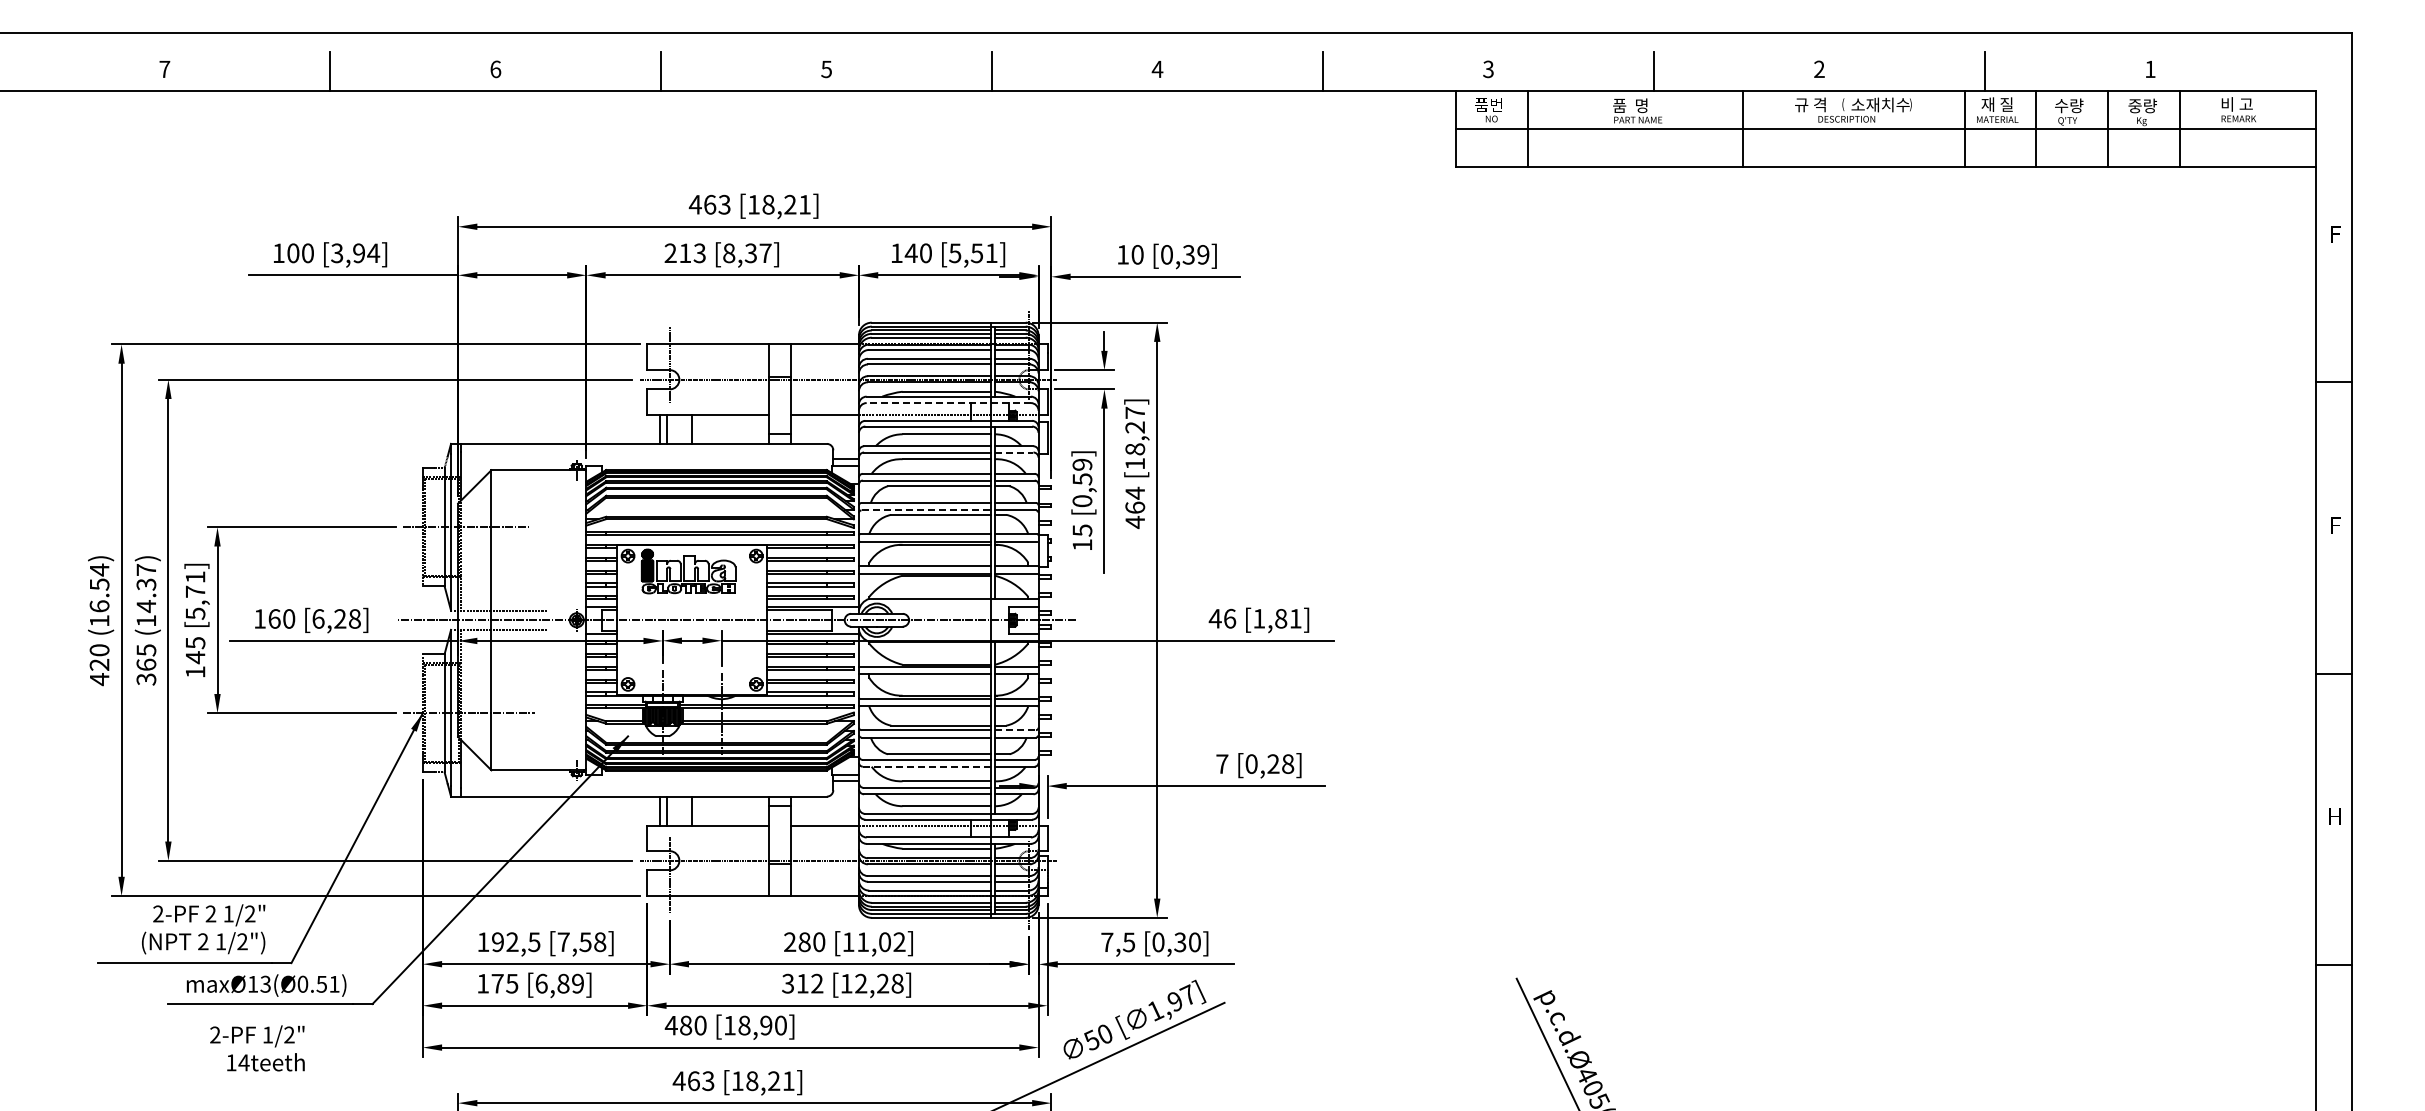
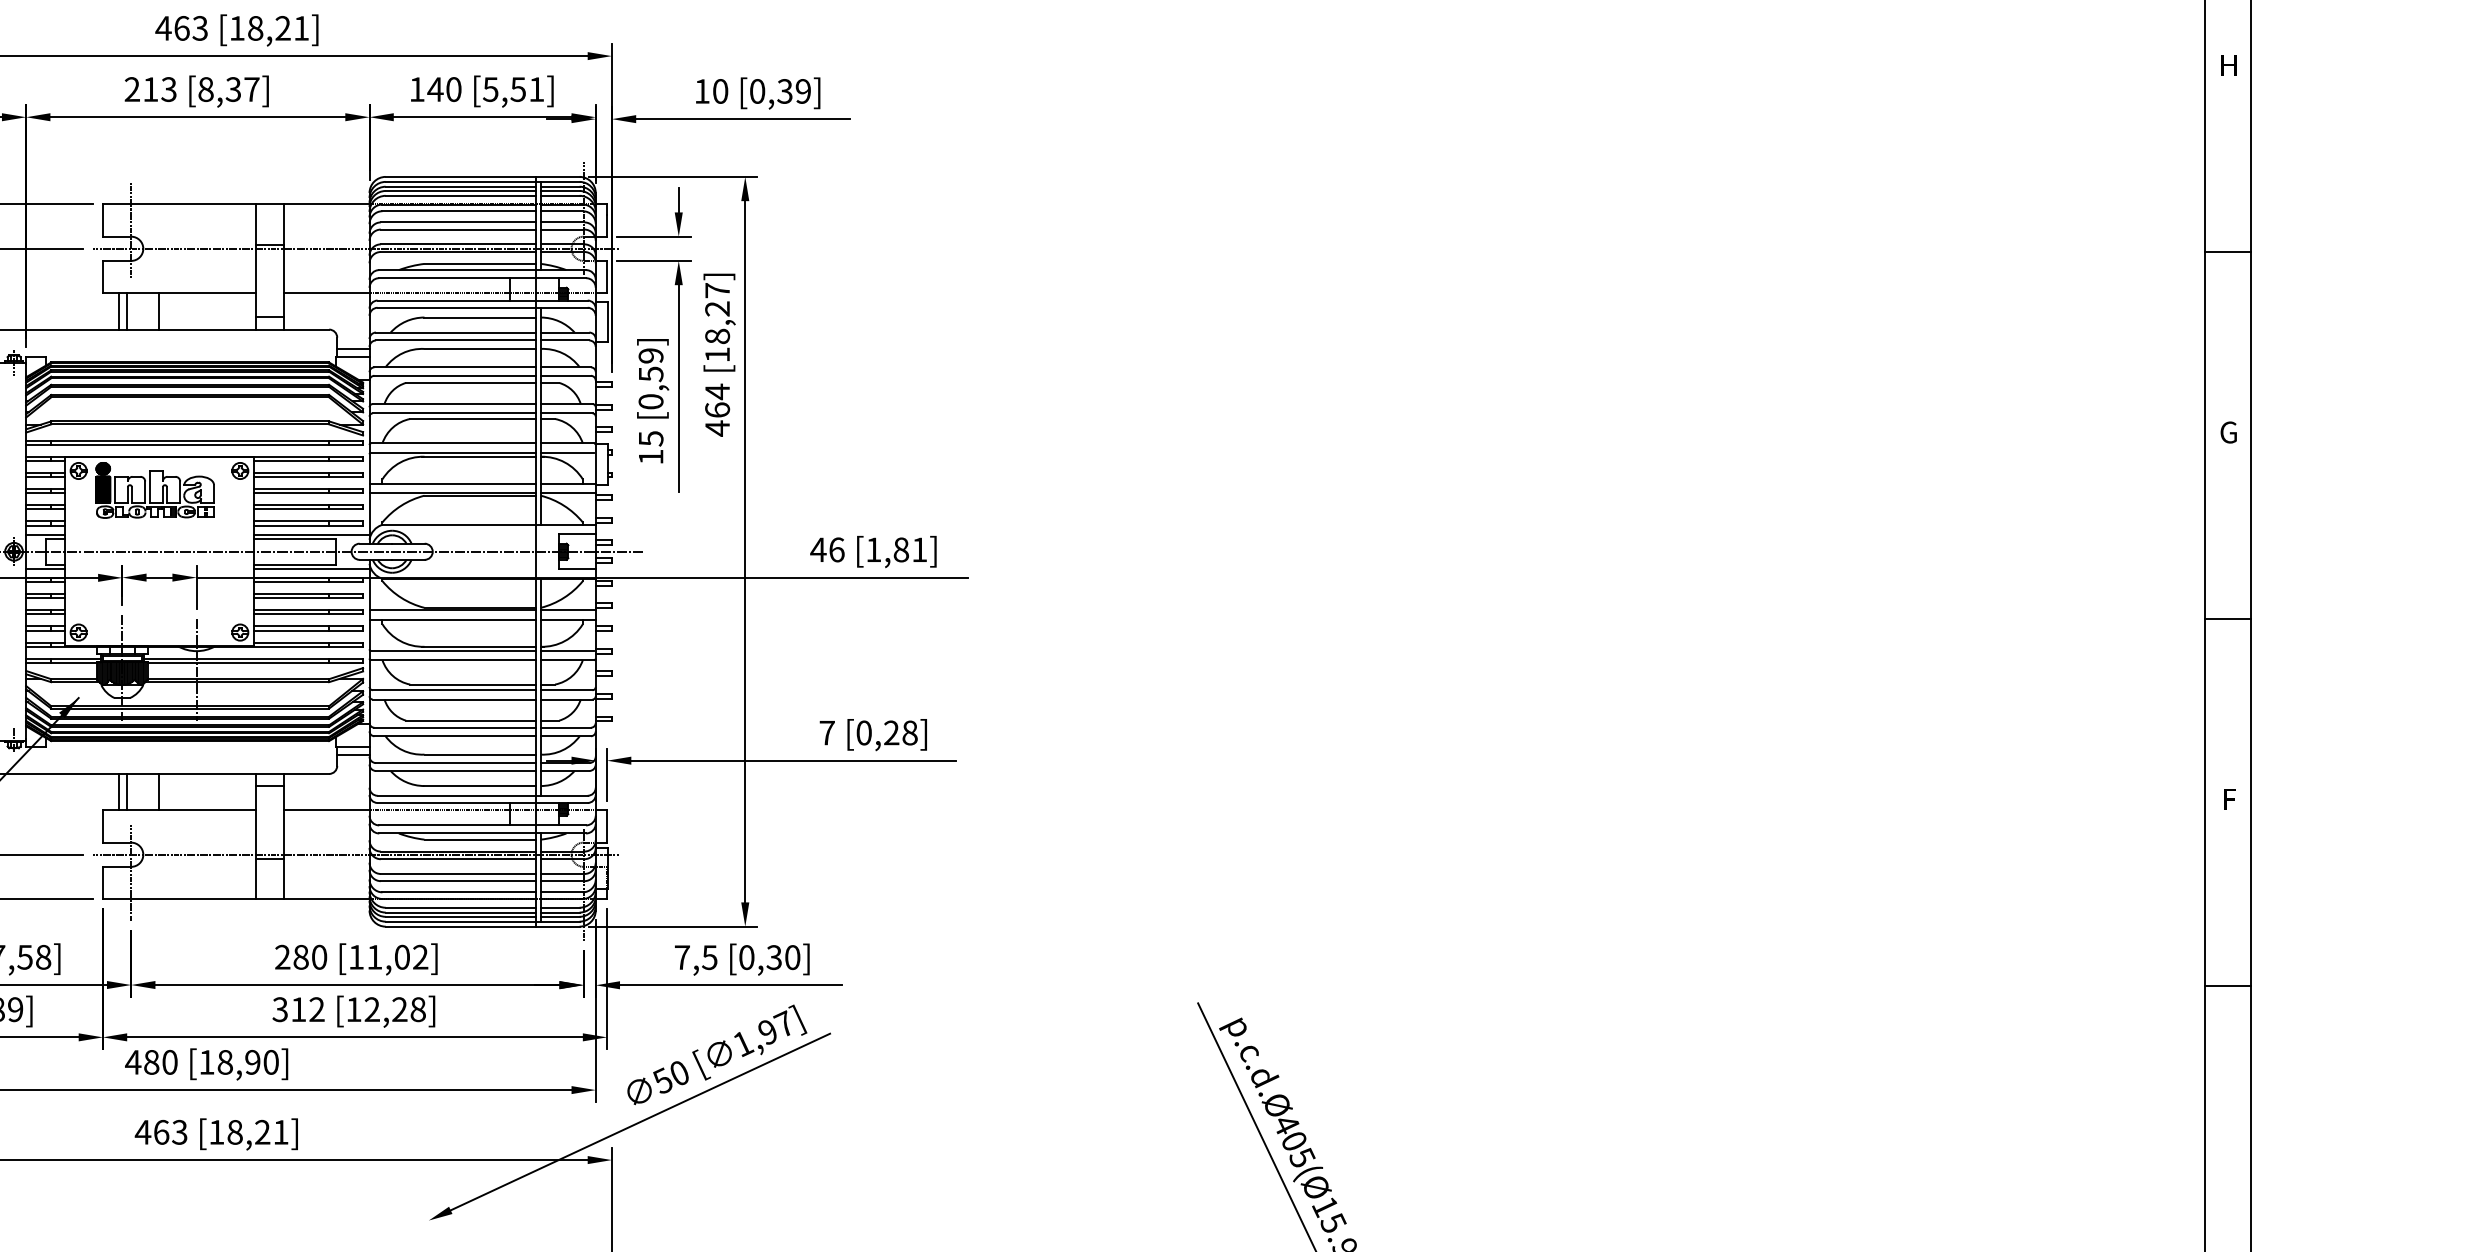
text: (2334, 234) -> (2228, 65), F -> H
line: (948, 403) -> (482, 278), dashed -> solid
line: (1014, 452) -> (565, 340), dashed -> solid
line: (926, 510) -> (454, 413), dashed -> solid
text: (2334, 525) -> (2228, 432), F -> G
line: (1015, 730) -> (566, 690), dashed -> solid
line: (927, 766) -> (455, 735), dashed -> solid
text: (2334, 816) -> (2228, 798), H -> F

